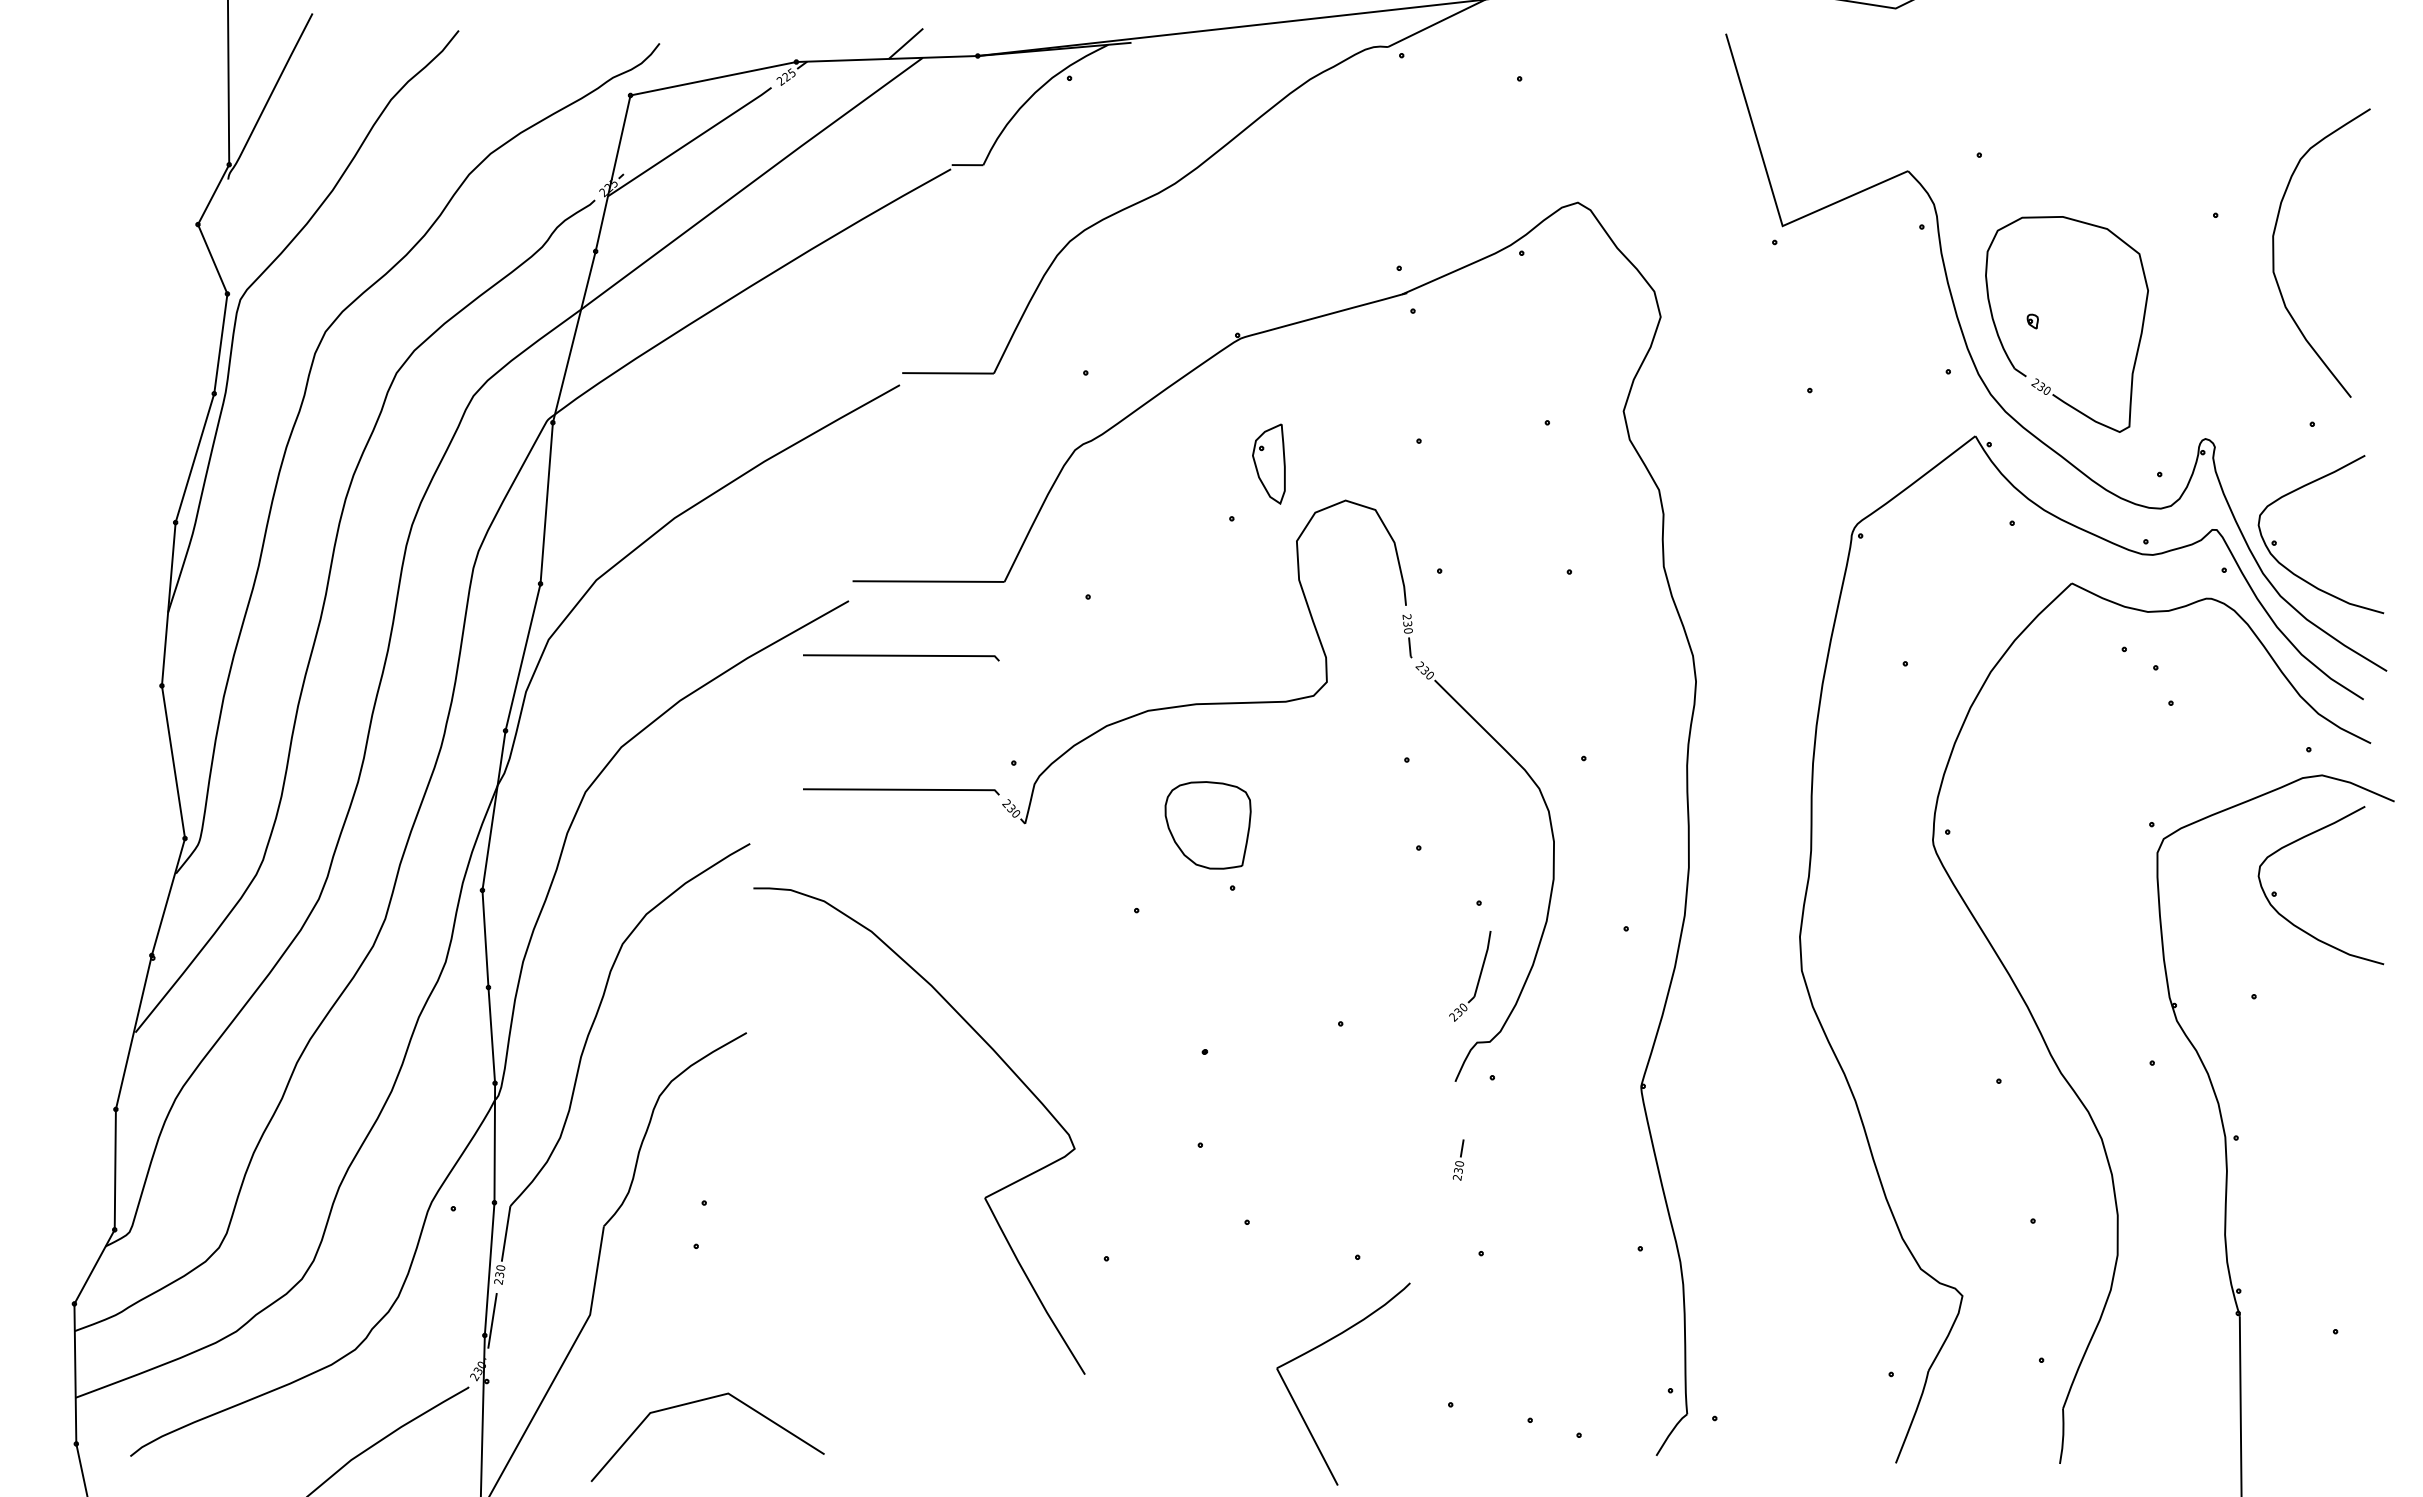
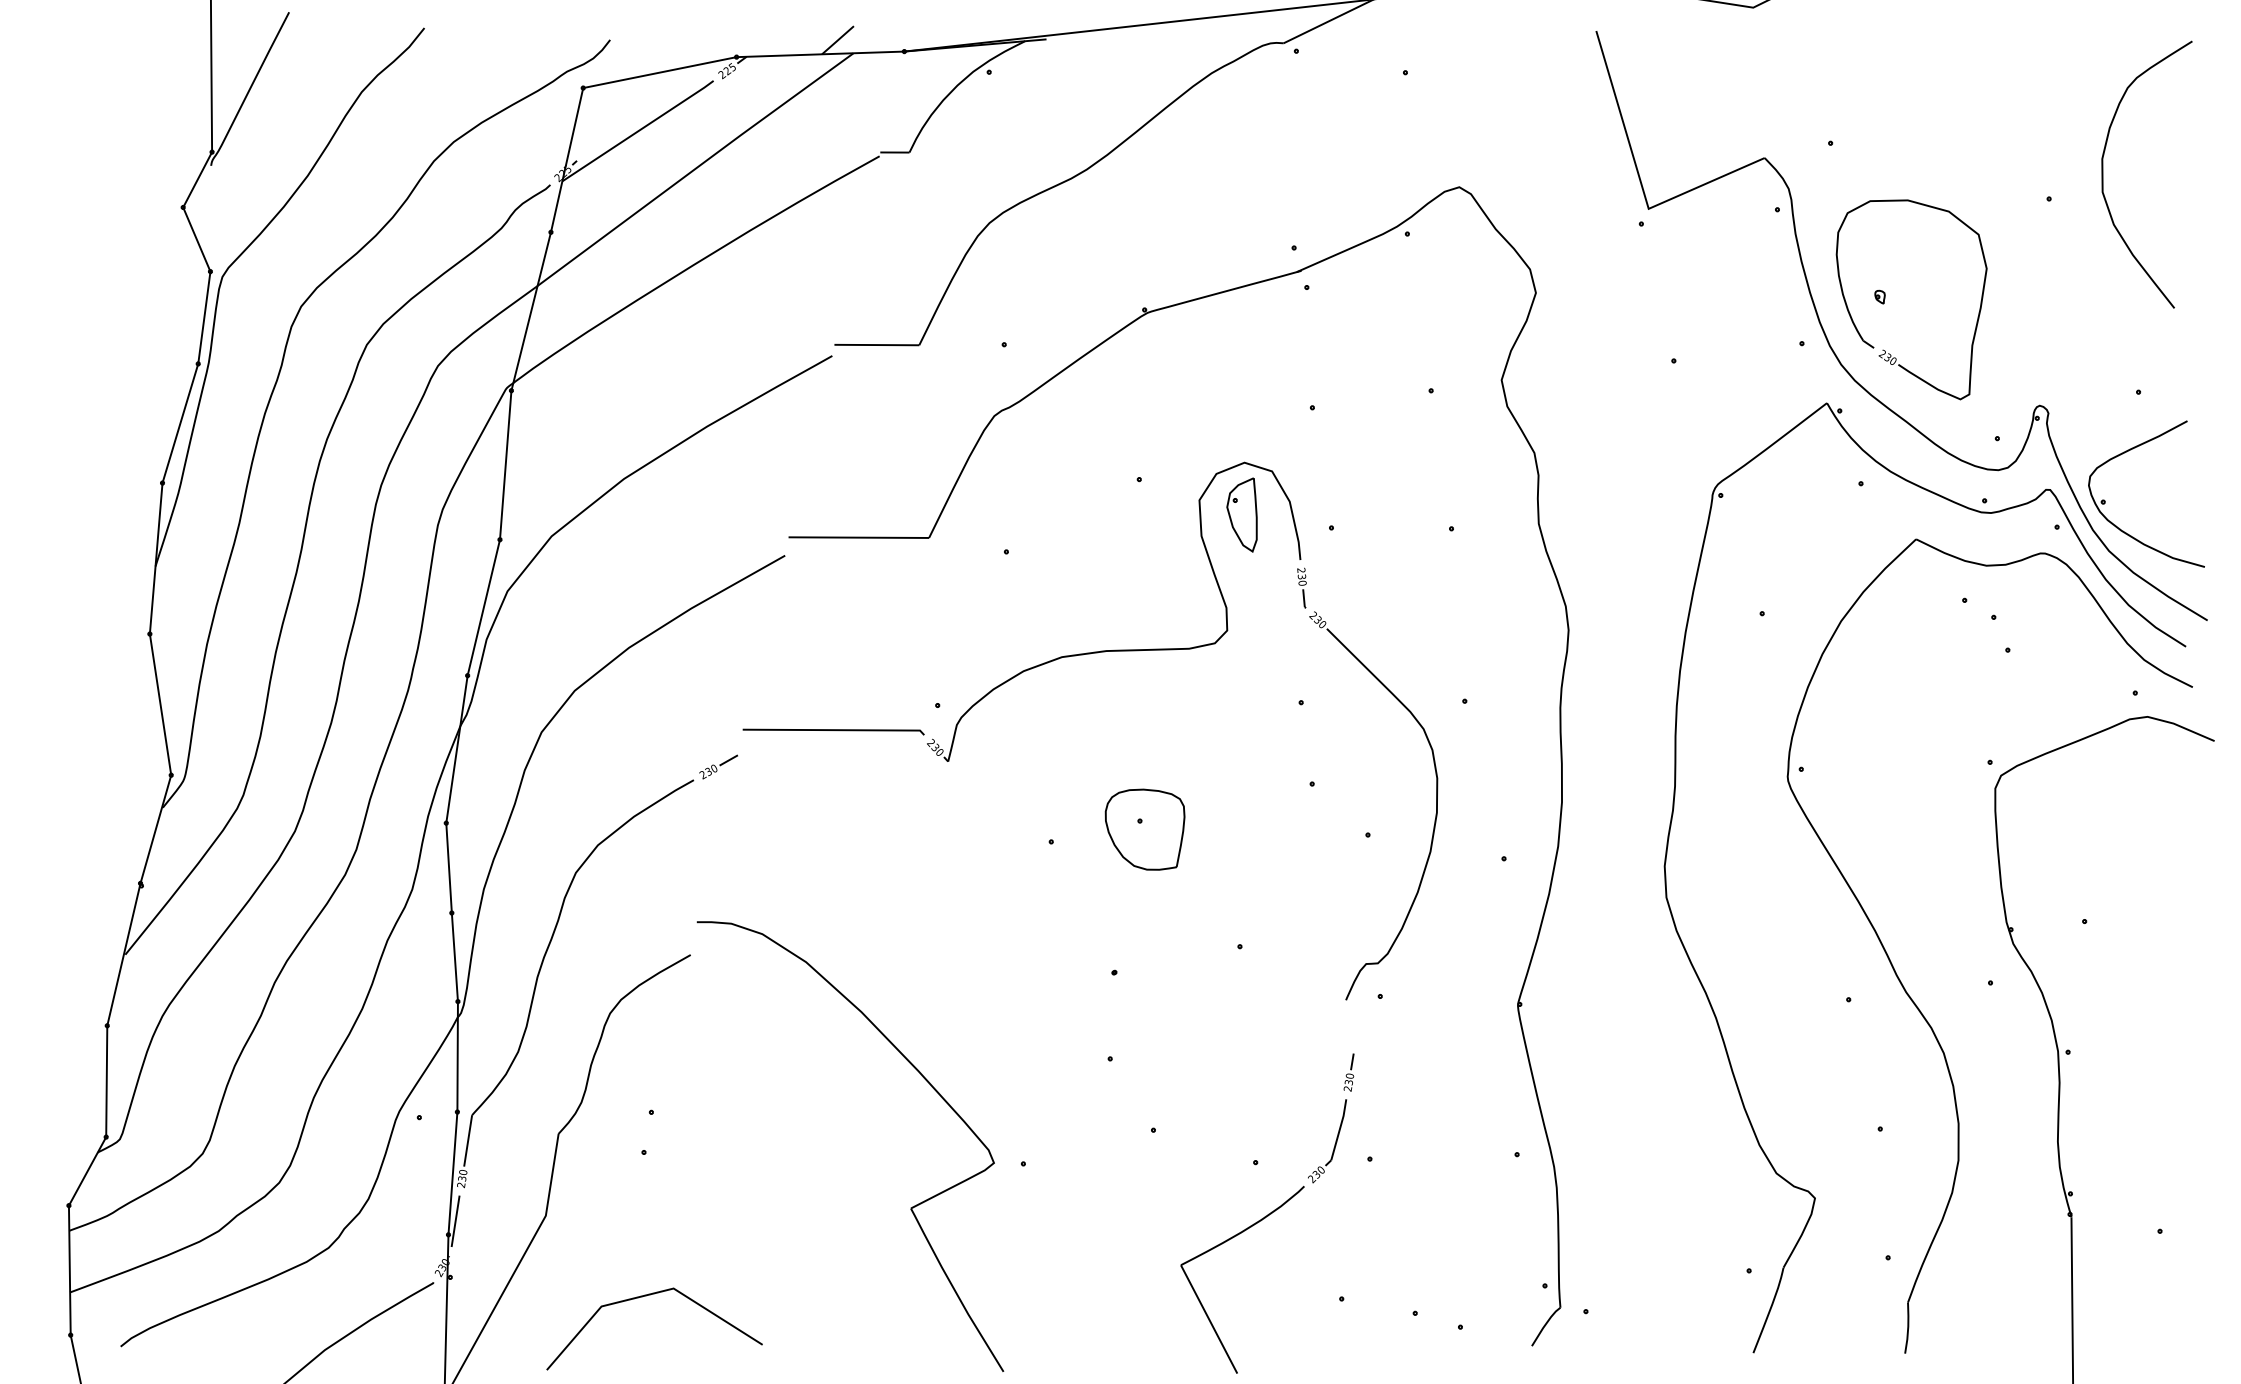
curve: (2274, 252) -> (2103, 174), moved
part: (1268, 463) -> (1241, 514), moved
line: (901, 656) -> (833, 606), removed
part: (1207, 825) -> (1144, 829), moved
part: (776, 829) -> (718, 766), added
part: (2276, 892) -> (2105, 825), removed
part: (1478, 977) -> (1335, 1142), moved
part: (985, 1196) -> (911, 1207), moved

